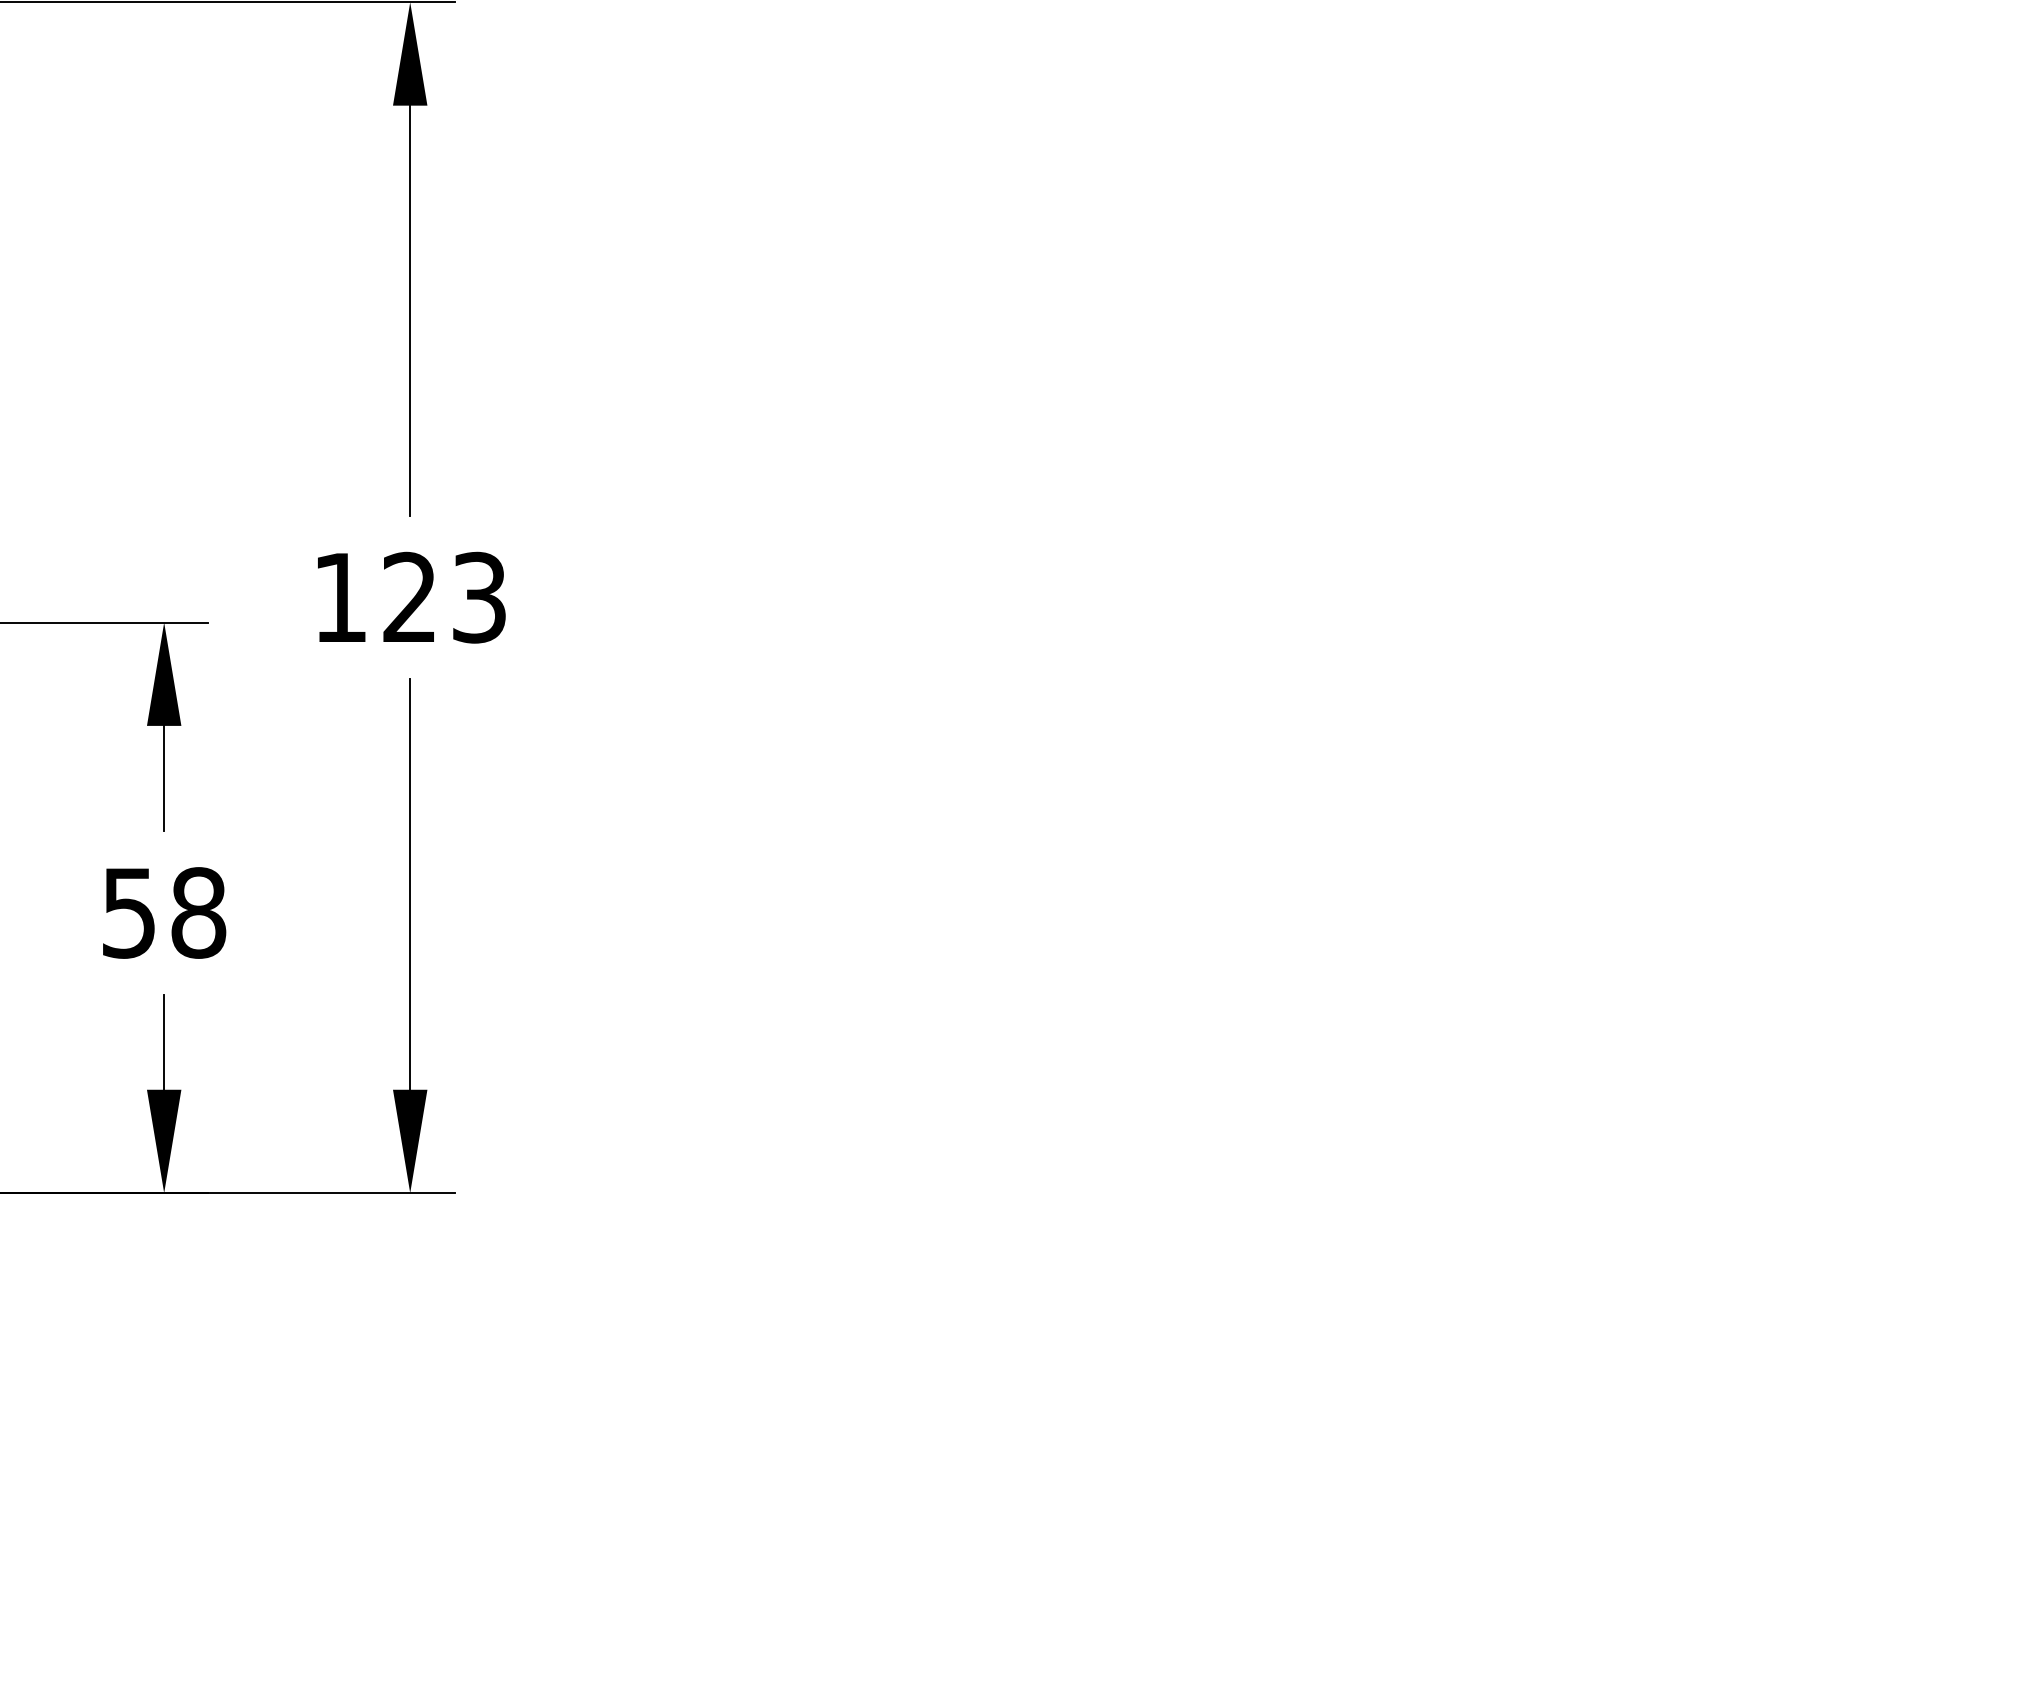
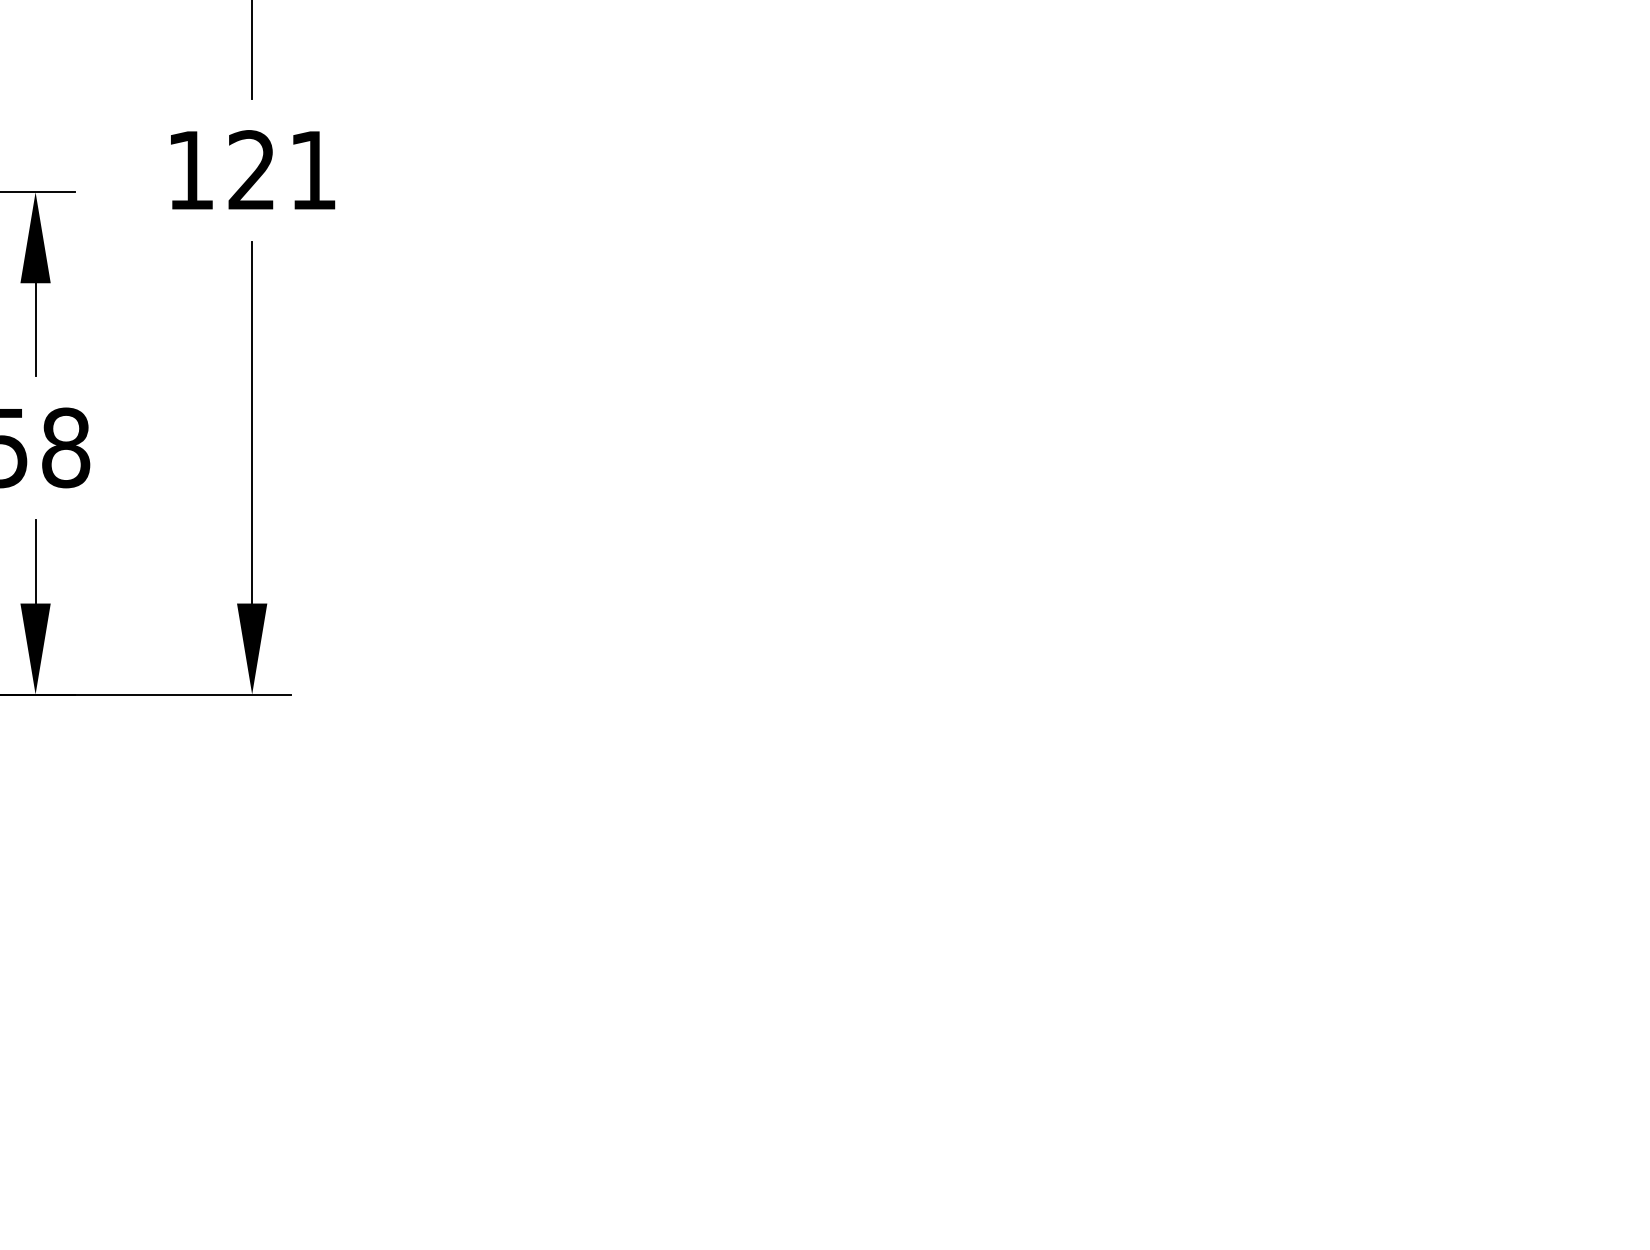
text: (479, 597) -> (313, 170), 123 -> 121

